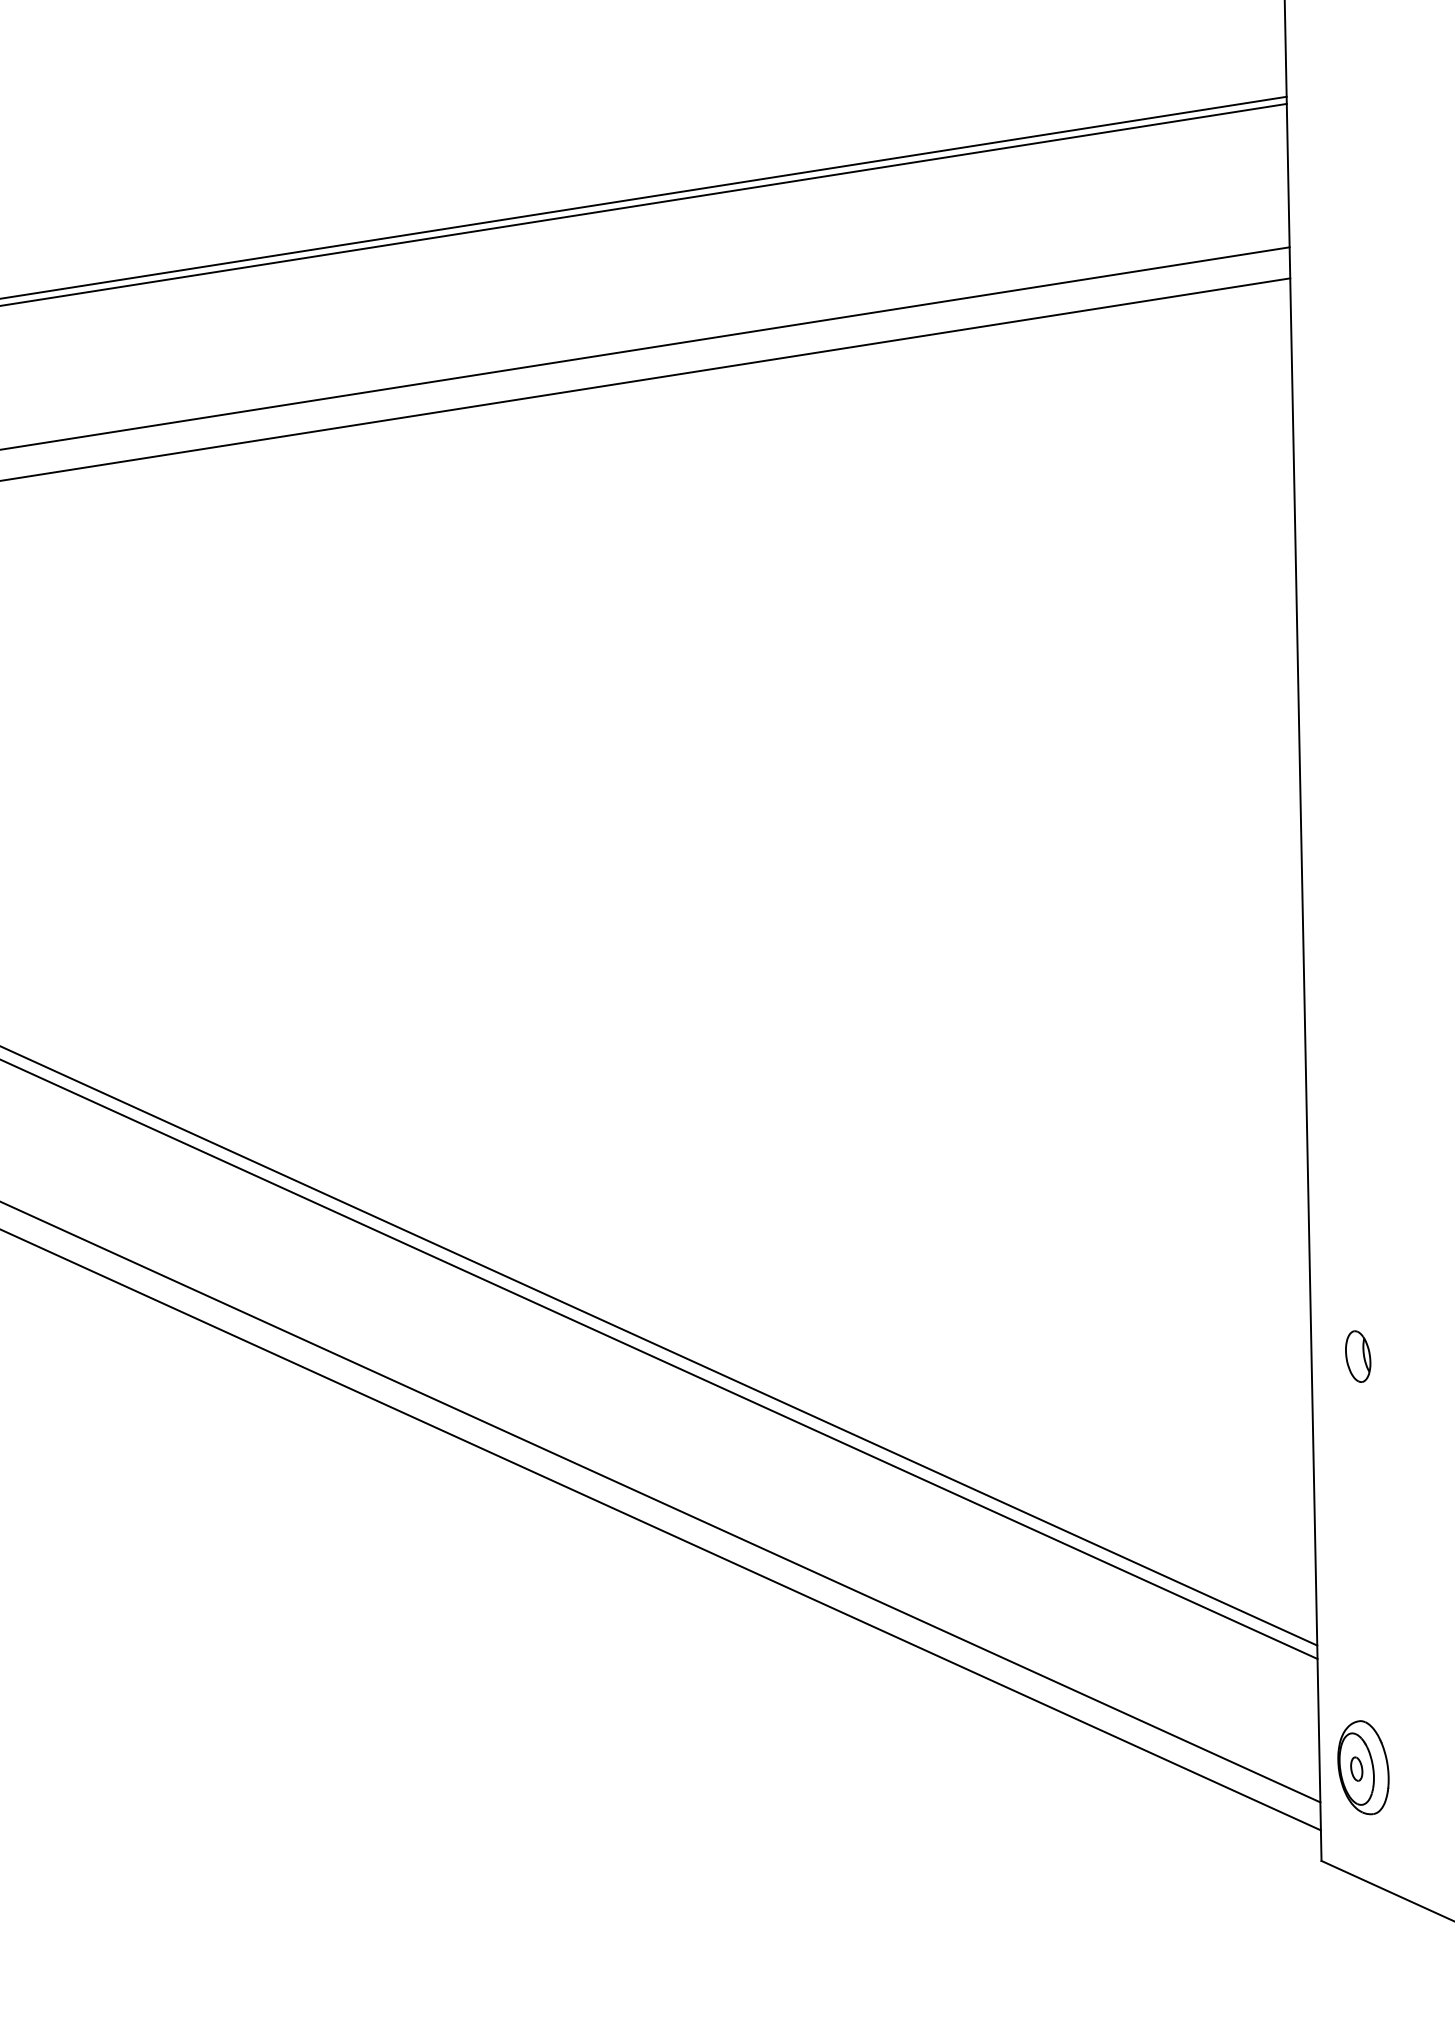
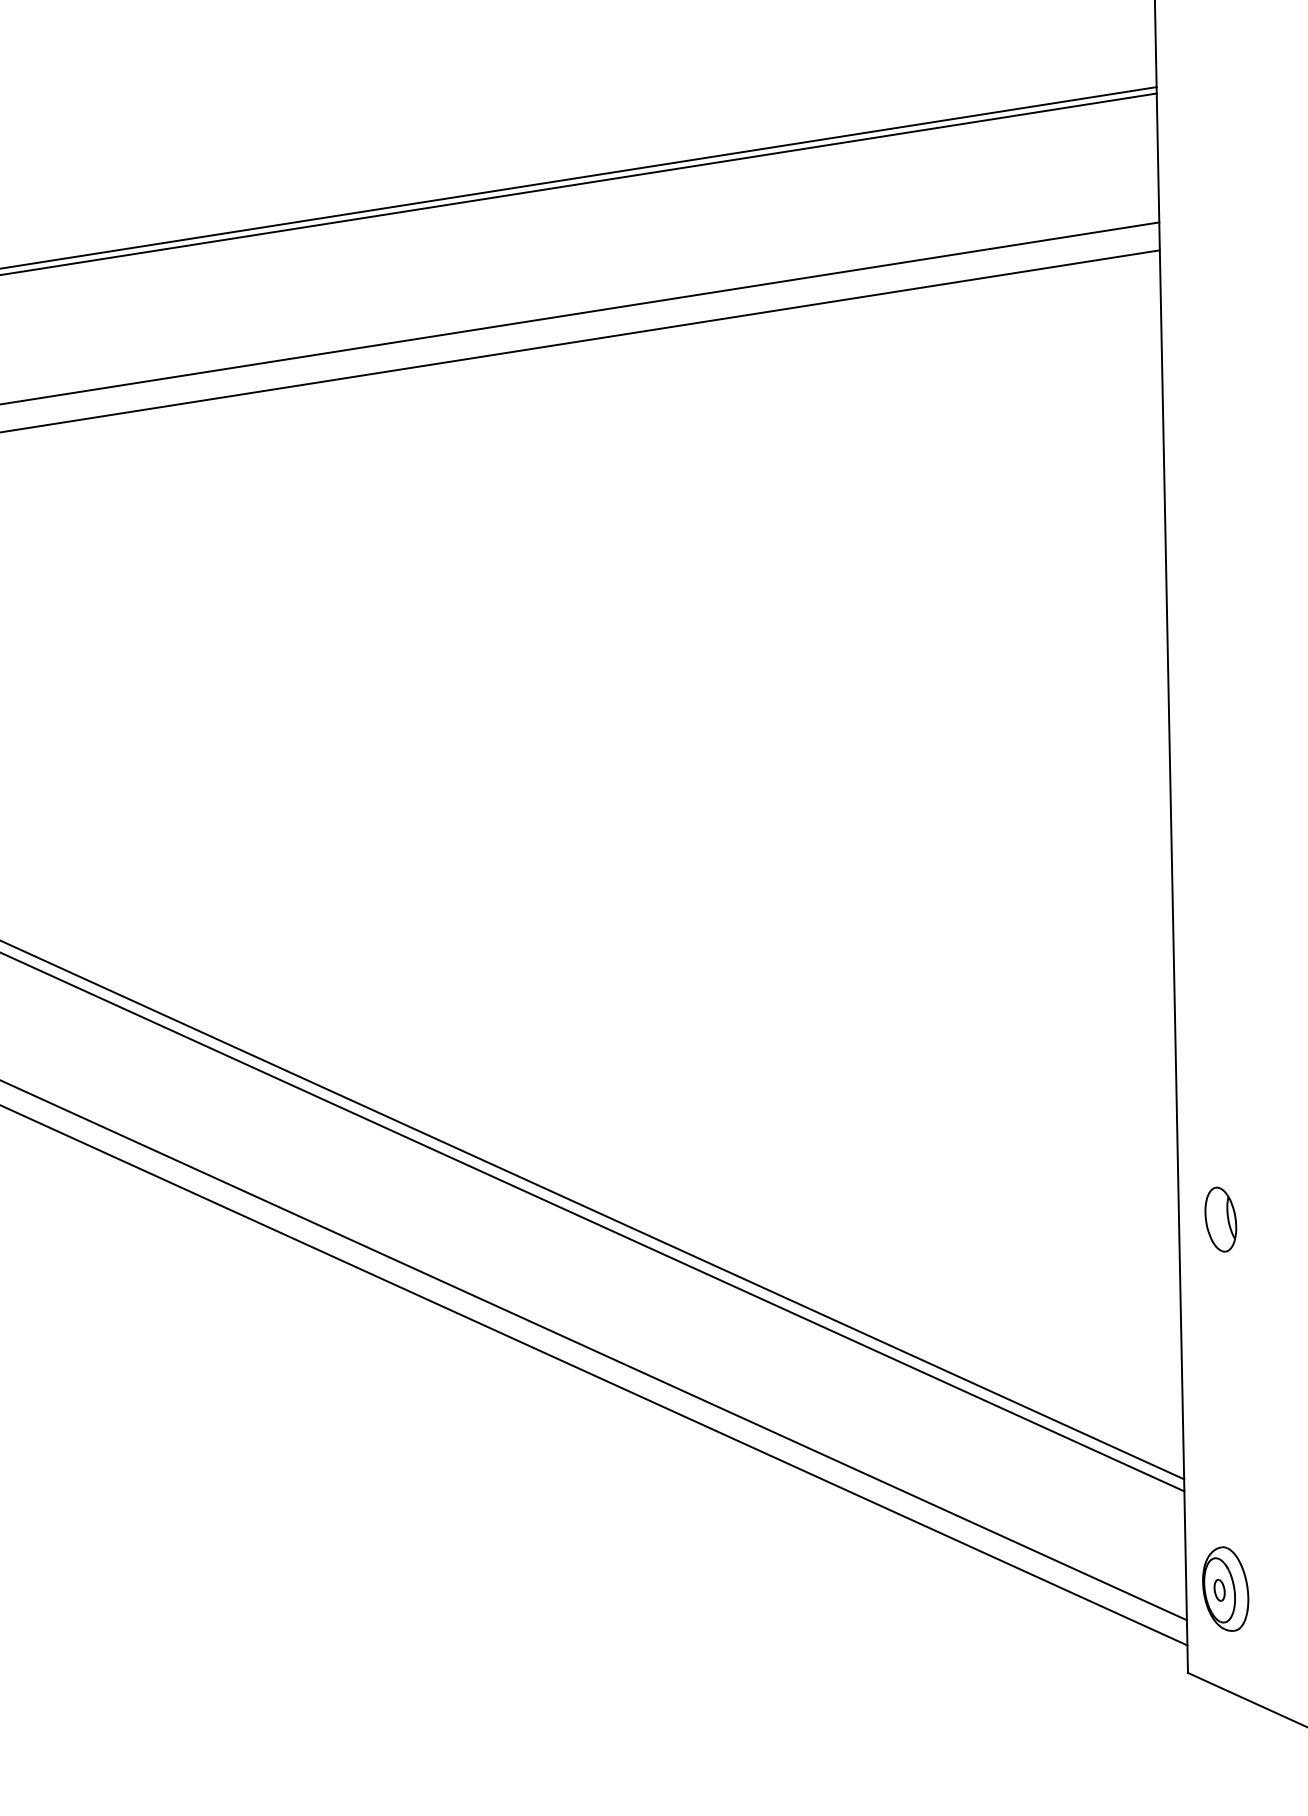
part: (1358, 1356) -> (1221, 1219), size x1.4

